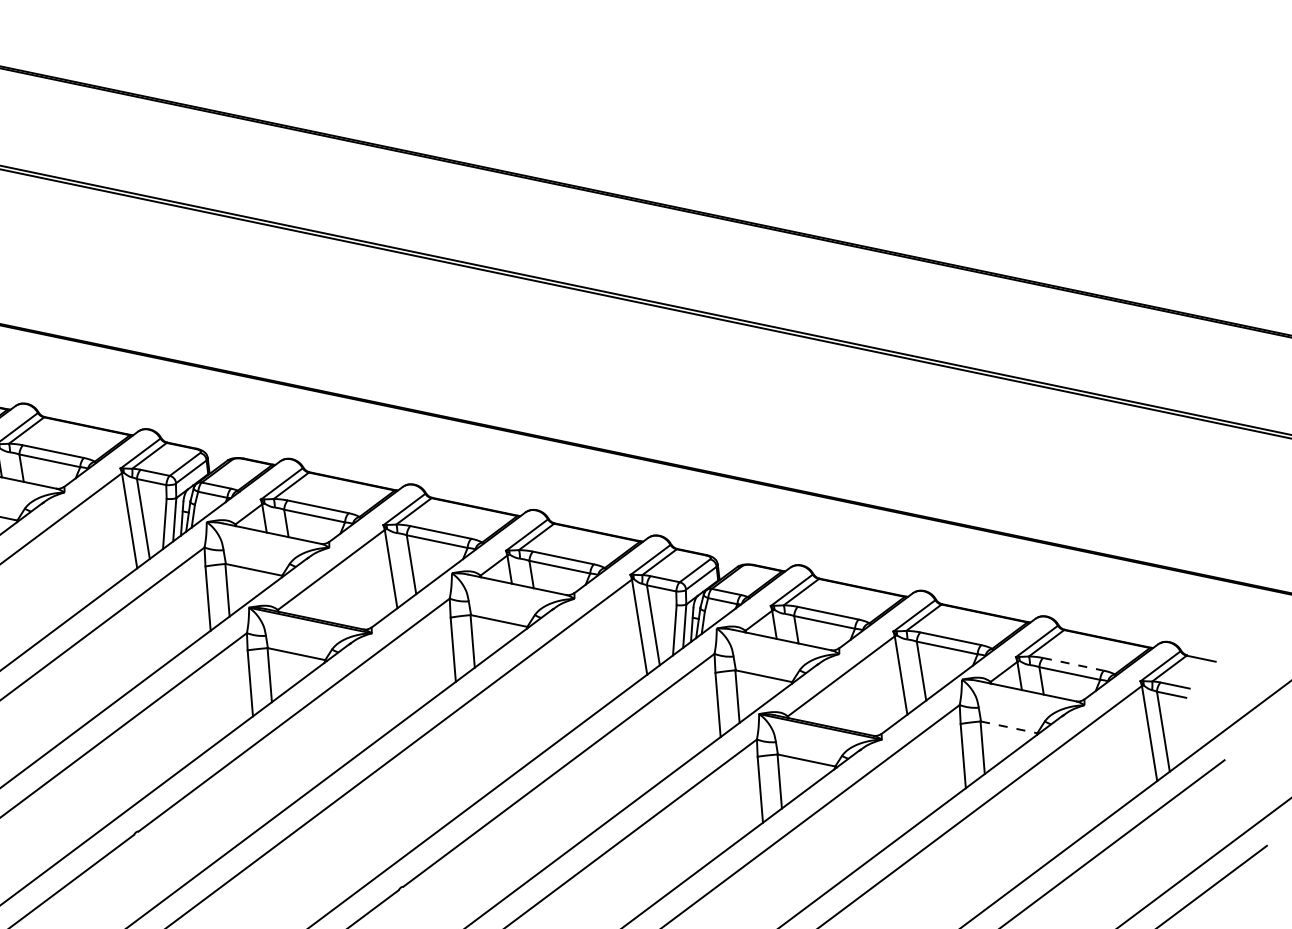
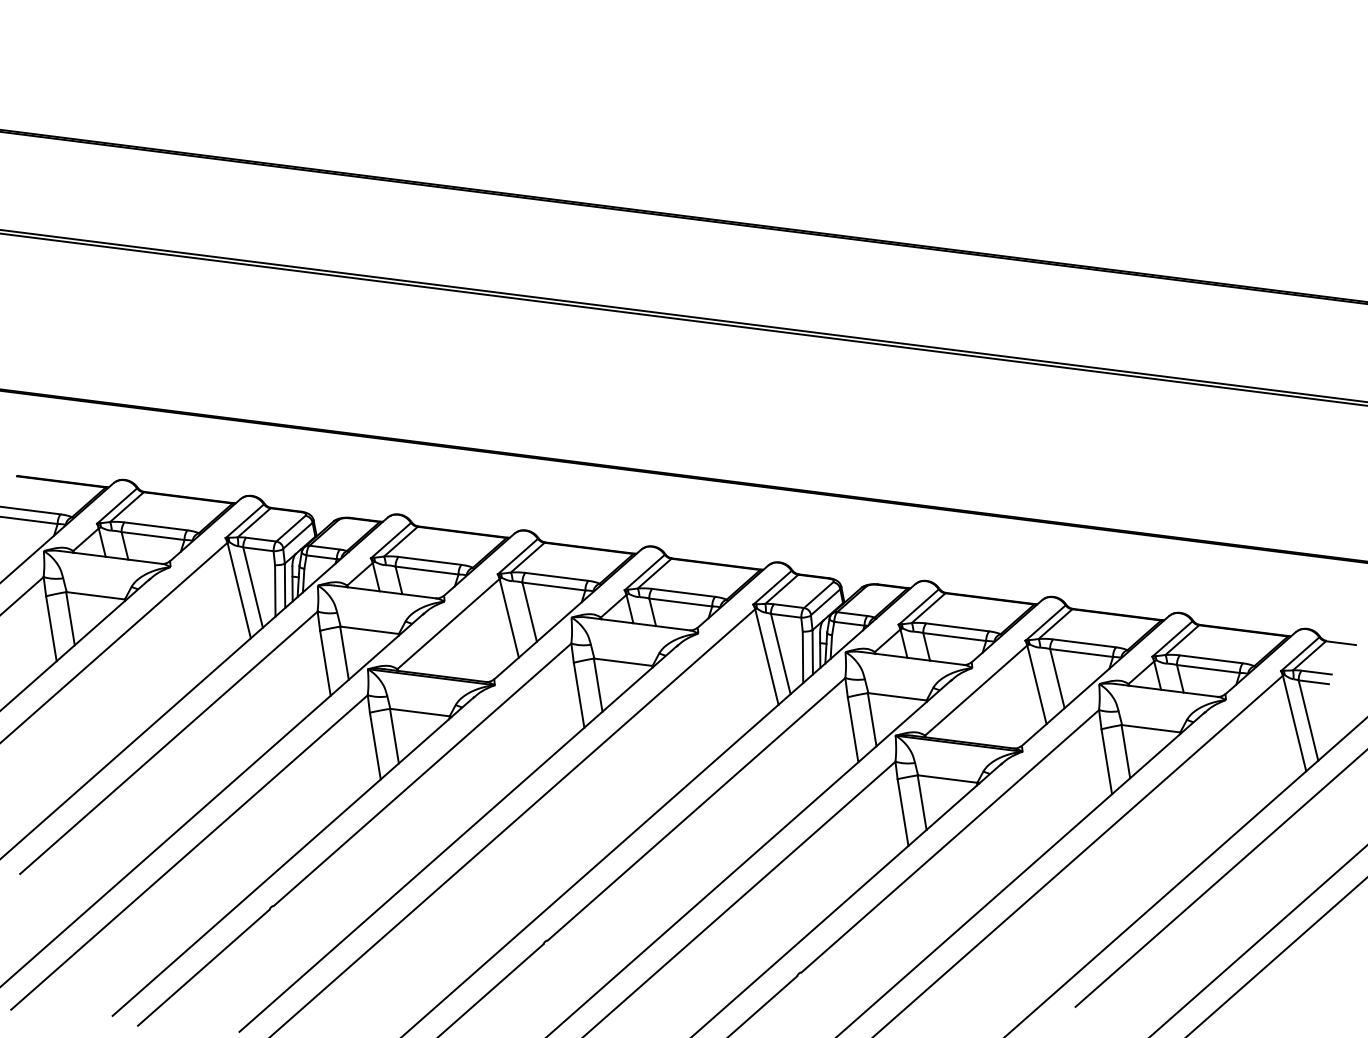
line: (1073, 664) -> (1211, 659), dashed -> solid
line: (1009, 727) -> (1151, 728), dashed -> solid

